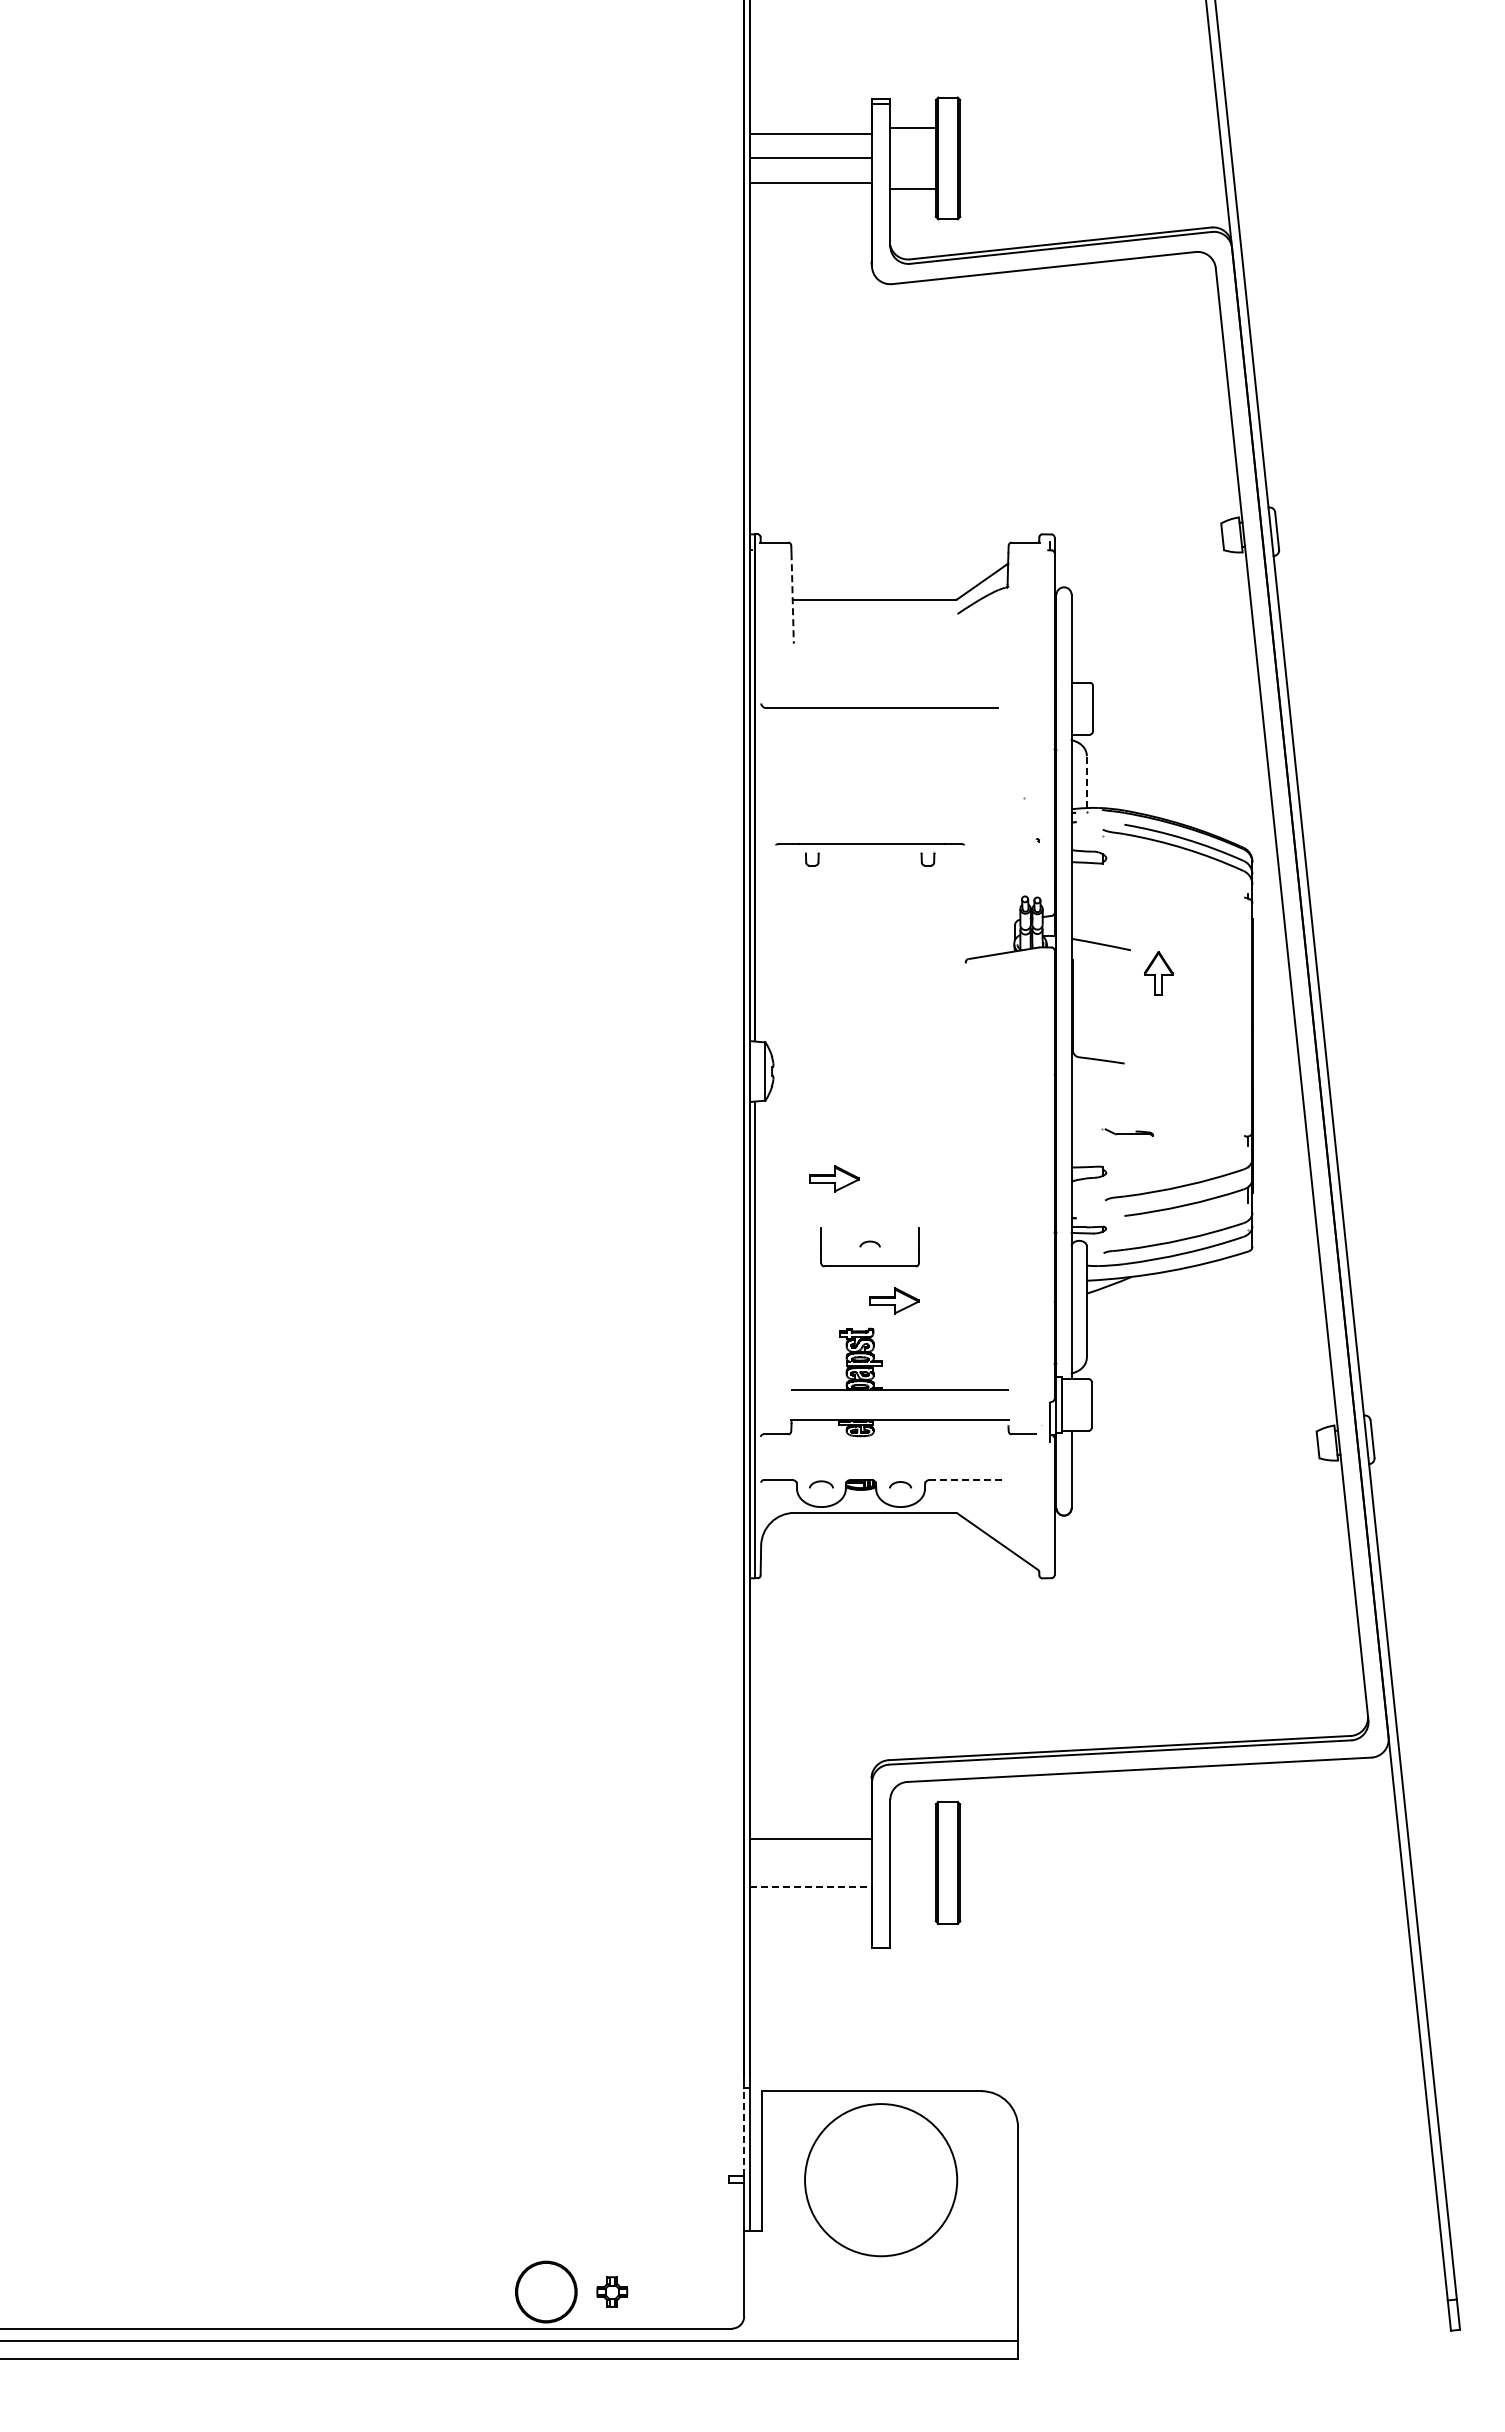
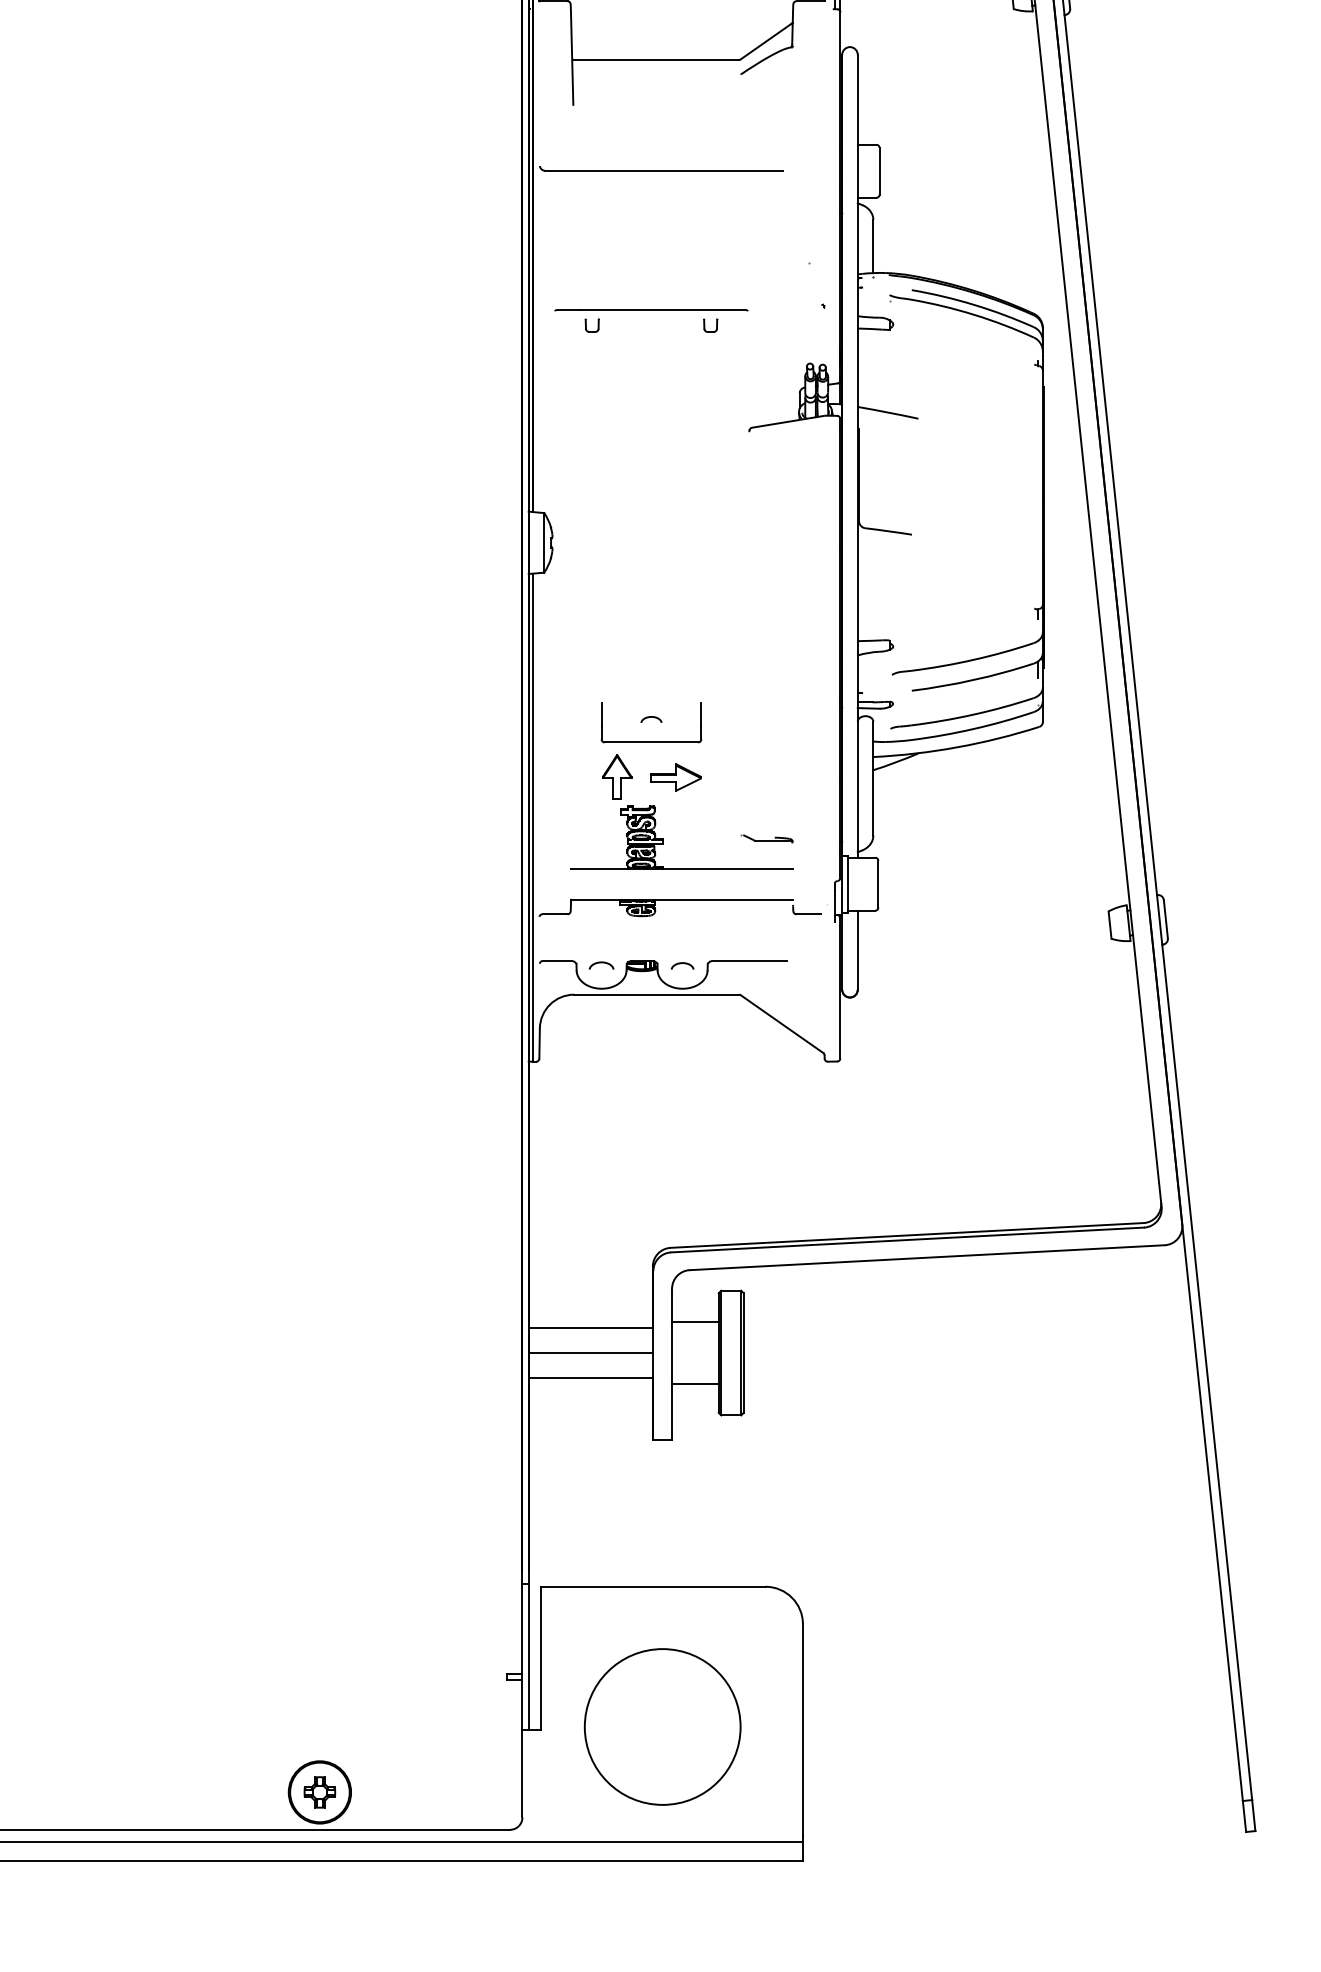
line: (792, 598) -> (571, 58), dashed -> solid
line: (1086, 782) -> (872, 246), dashed -> solid
part: (1158, 973) -> (617, 777), moved
part: (1127, 1132) -> (766, 838), moved
part: (834, 1178) -> (614, 652), removed
line: (965, 1479) -> (749, 960), dashed -> solid
line: (912, 1832) -> (694, 1321), added
line: (811, 1862) -> (591, 1352), added
line: (811, 1887) -> (591, 1378), dashed -> solid
line: (912, 1893) -> (694, 1384), added
line: (744, 2131) -> (522, 1628), dashed -> solid
circle: (881, 2180) -> (663, 1727), moved
part: (612, 2291) -> (320, 1791), moved

